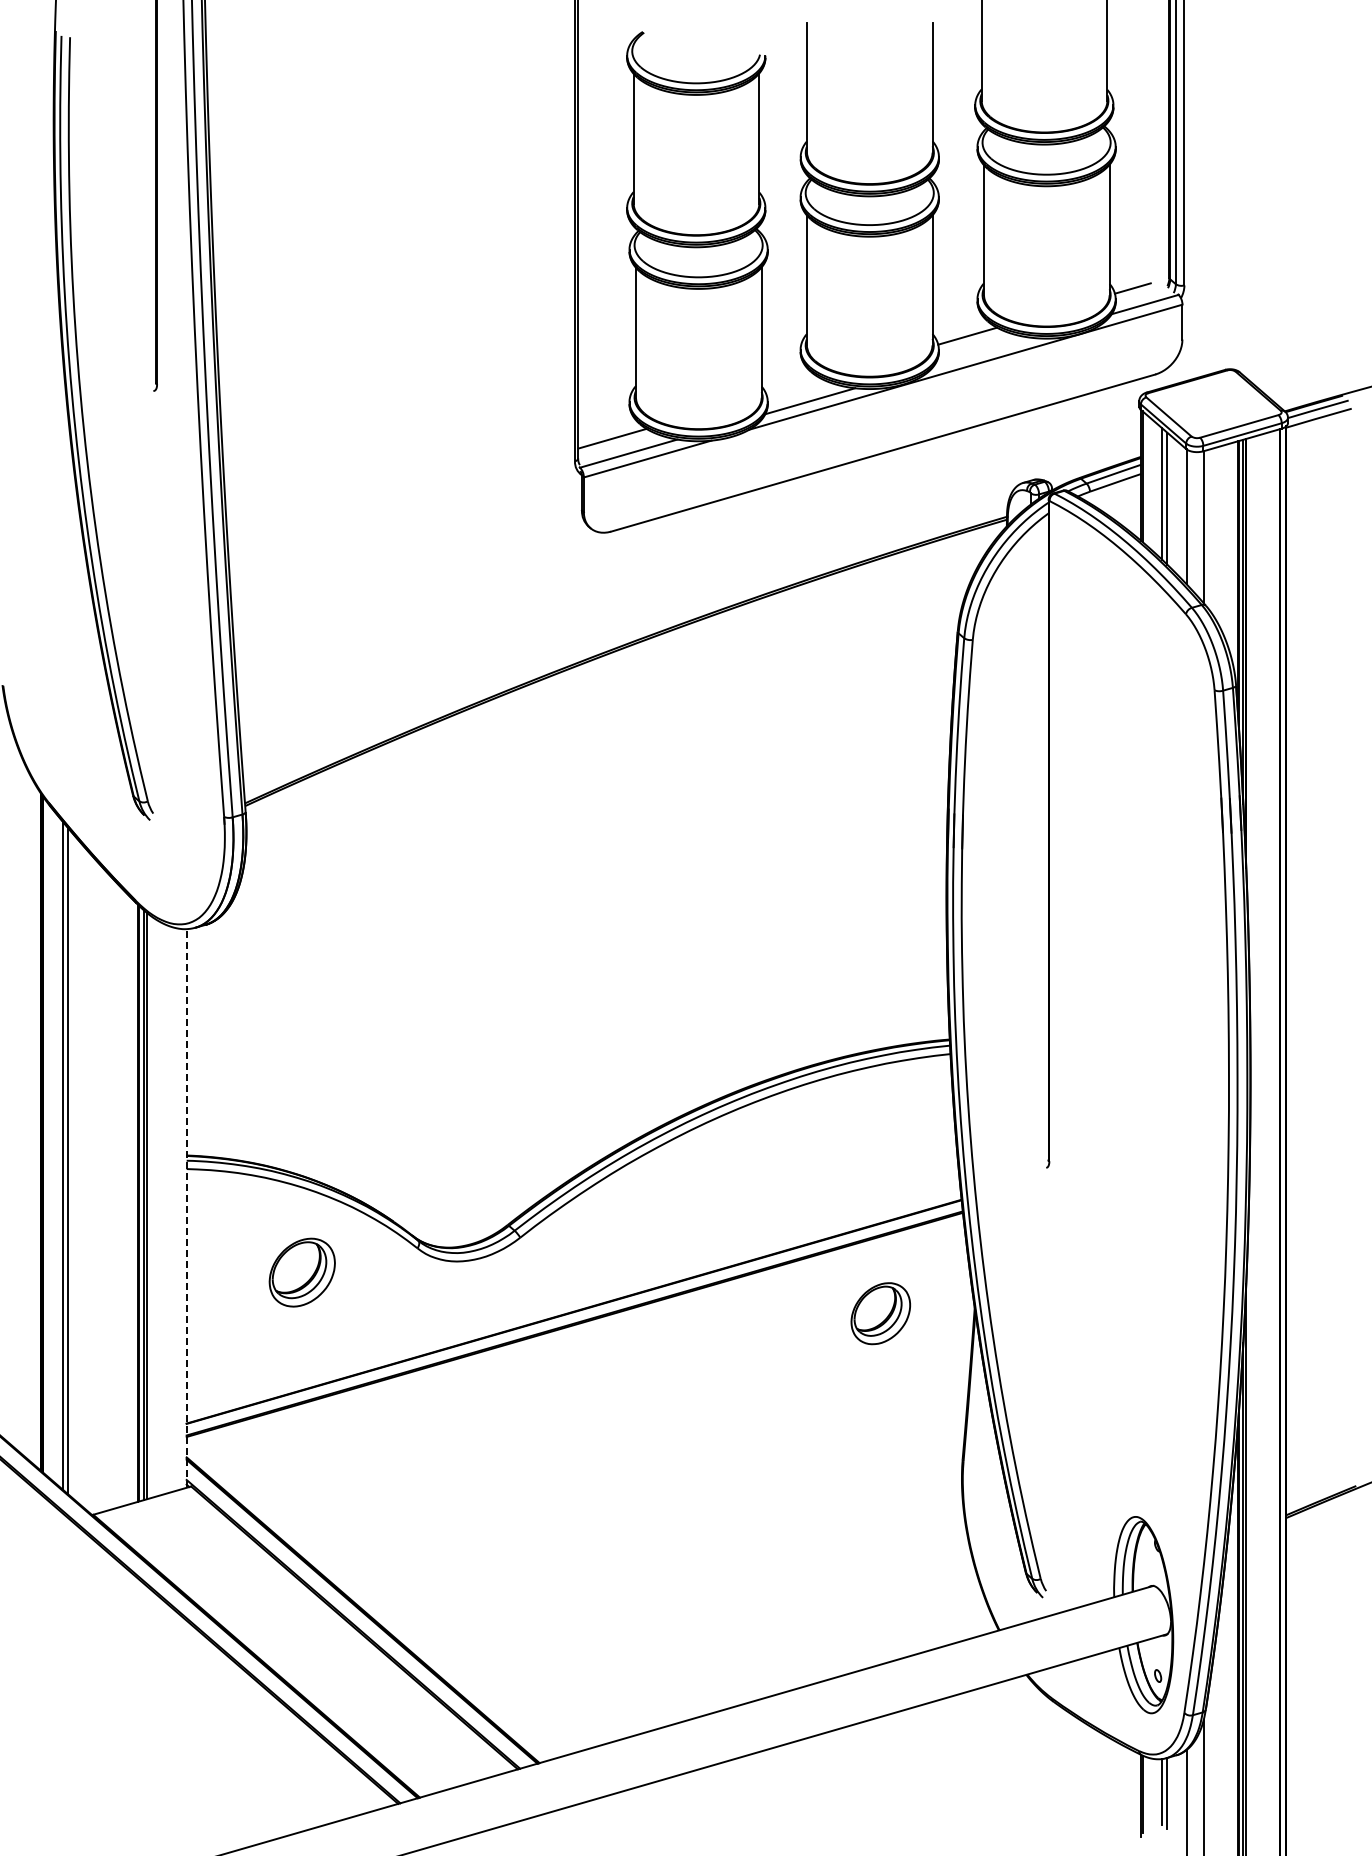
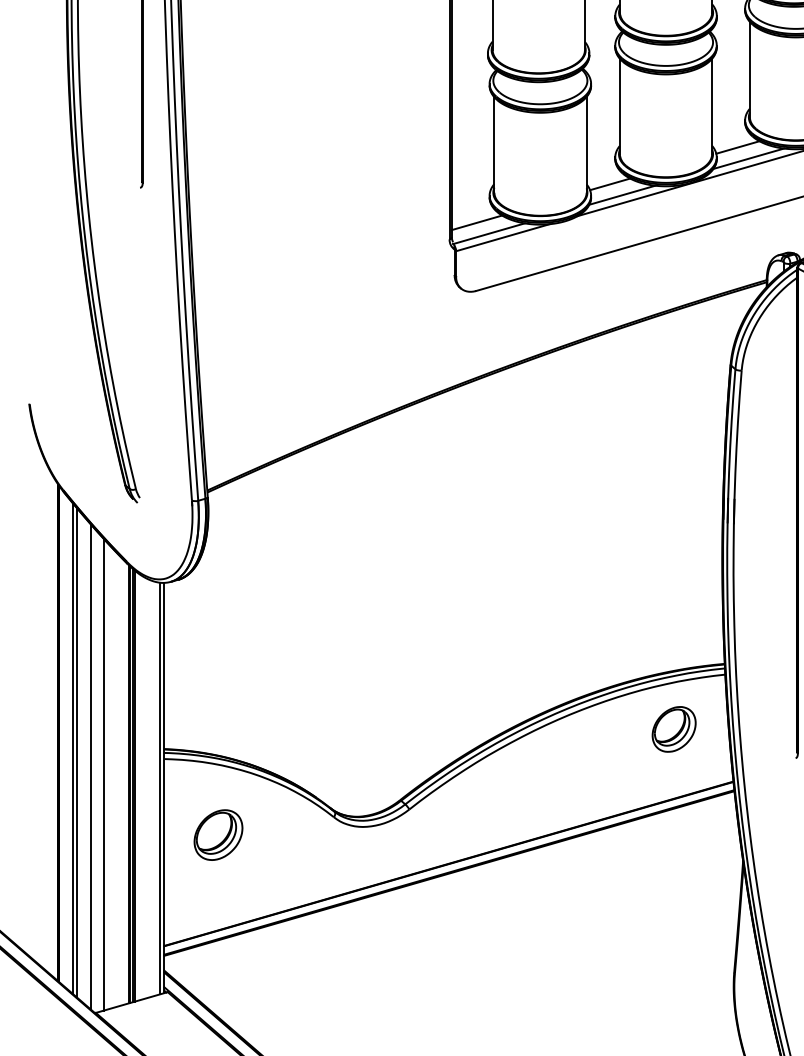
line: (982, 351) -> (748, 158), added
line: (793, 386) -> (610, 184), added
line: (87, 1179) -> (91, 766), added
line: (104, 1190) -> (104, 774), added
line: (186, 1207) -> (164, 787), dashed -> solid
line: (180, 1208) -> (159, 788), added
part: (301, 1272) -> (217, 835), moved
part: (880, 1313) -> (673, 729), moved

